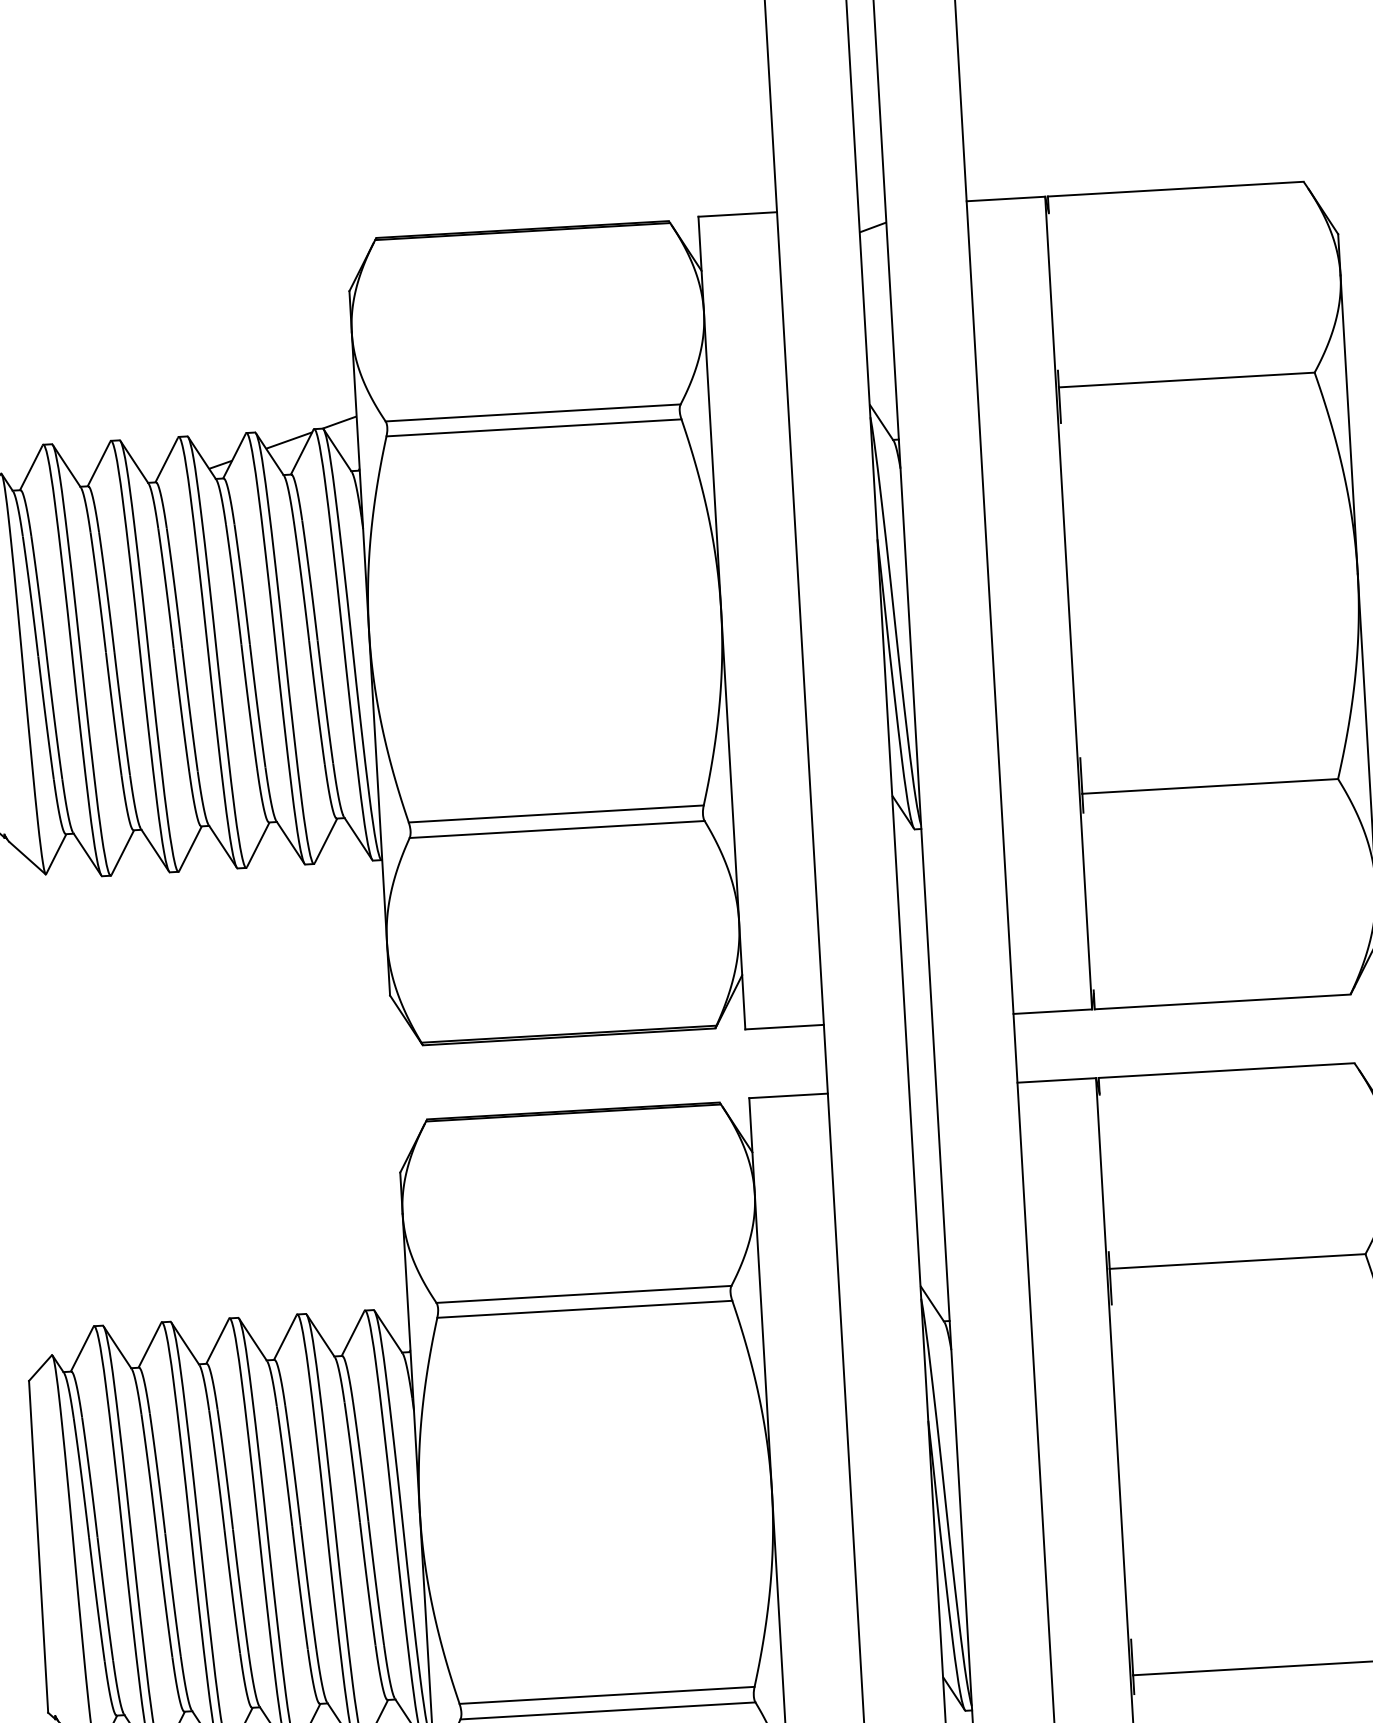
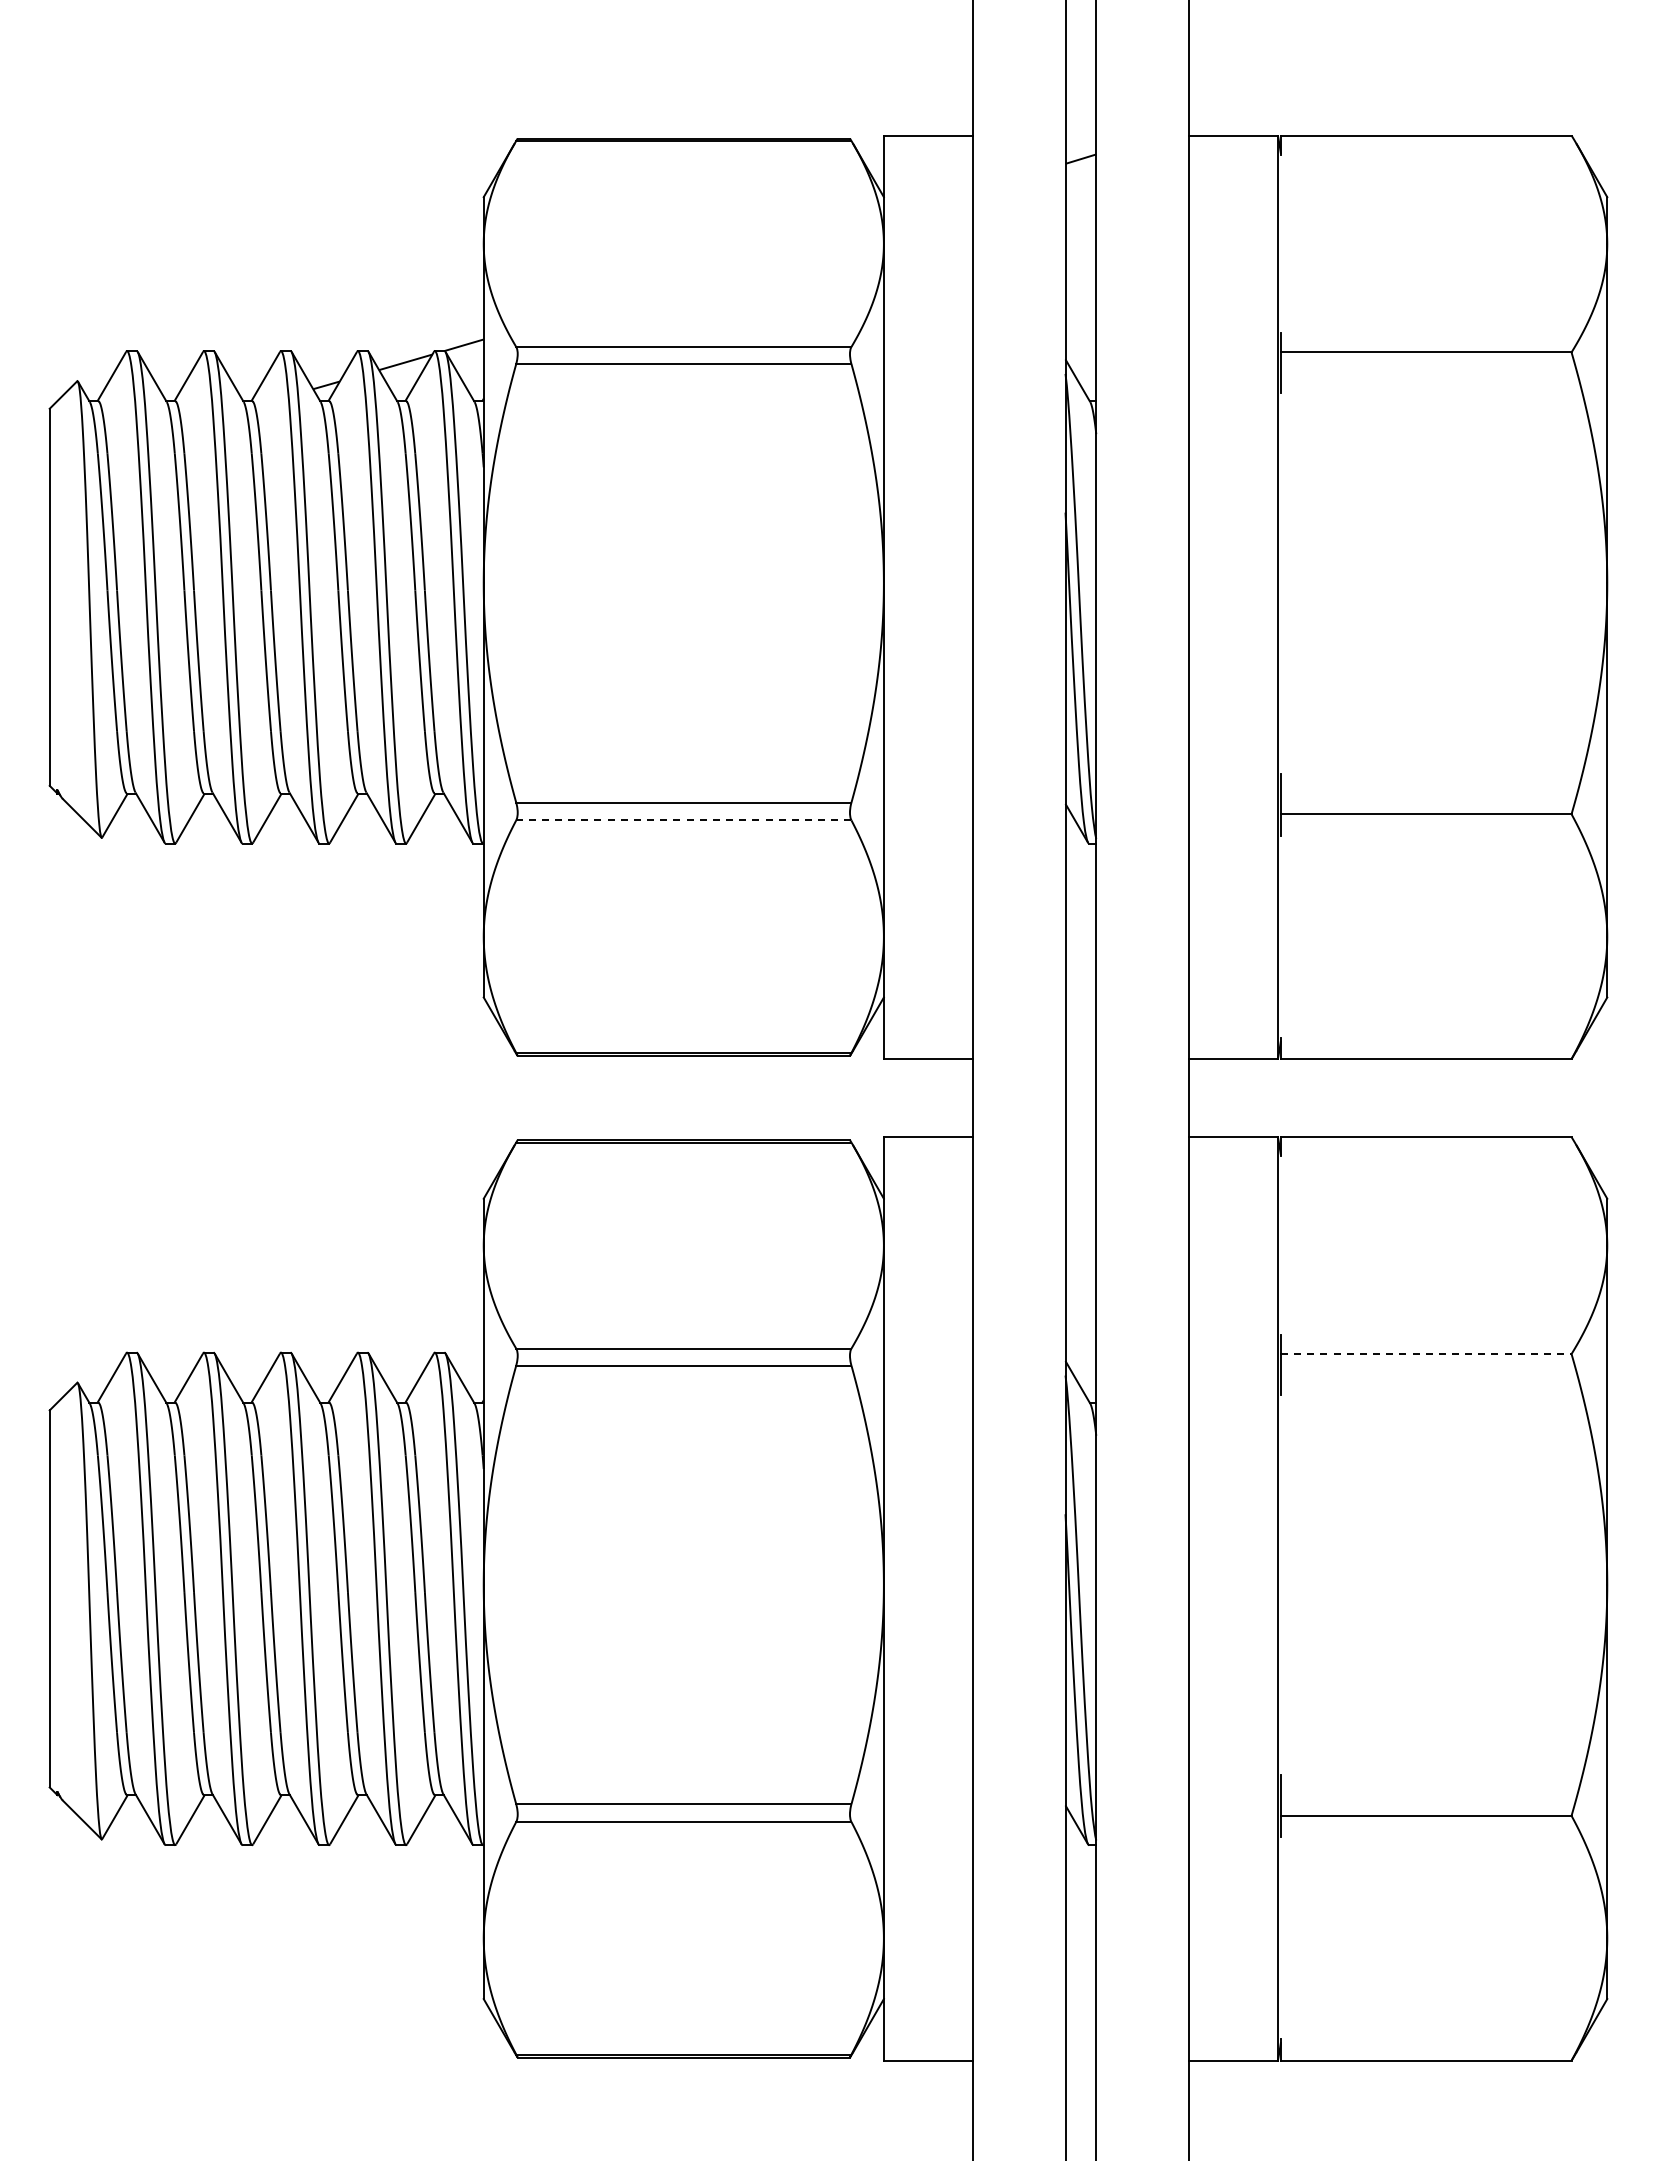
line: (556, 829) -> (683, 820), solid -> dashed
line: (1237, 1261) -> (1426, 1354), solid -> dashed

